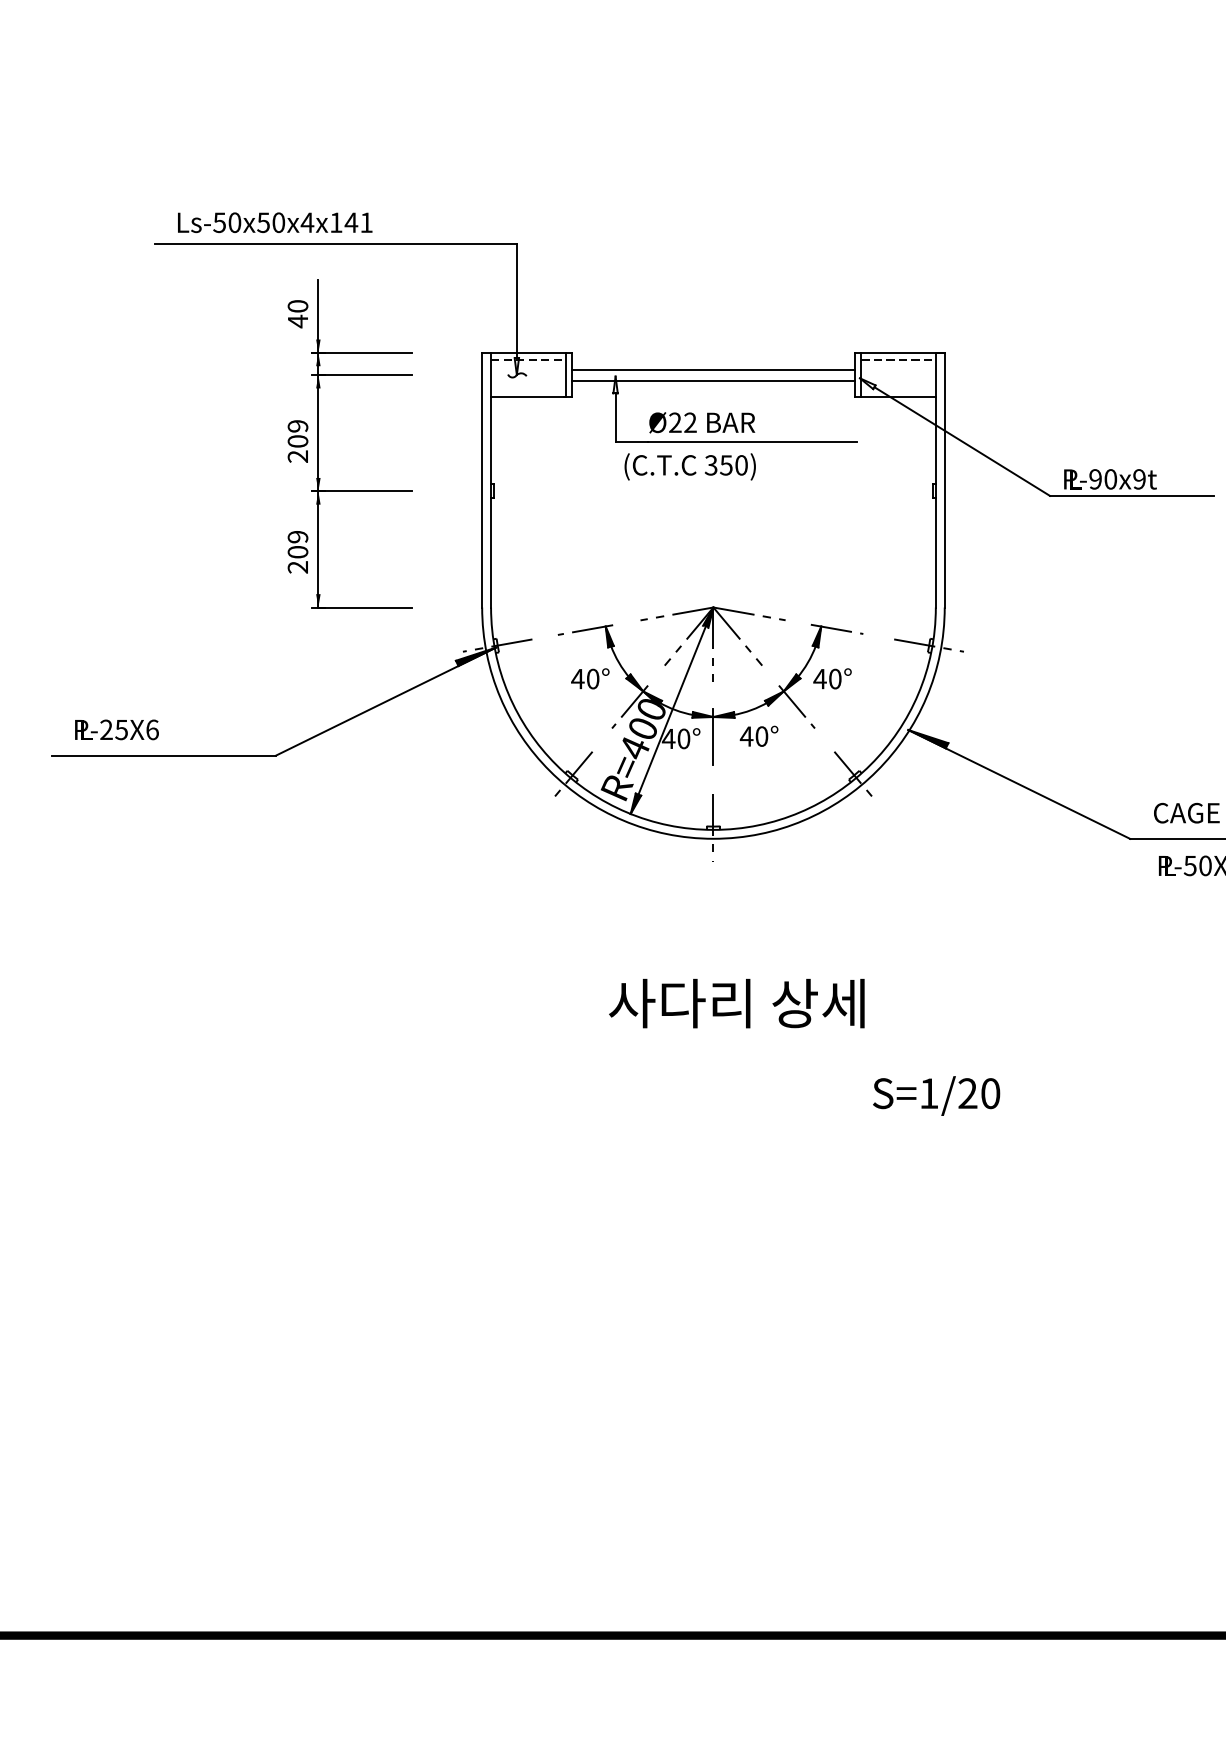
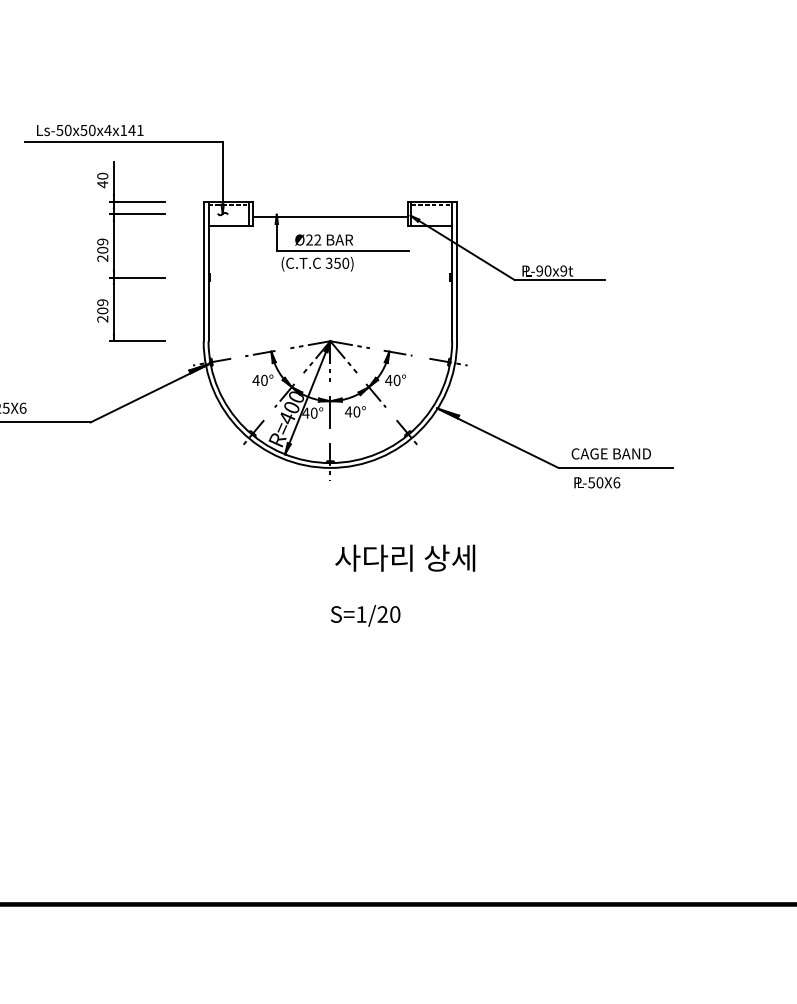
line: (713, 368) -> (330, 210), removed
text: (737, 1002) -> (405, 557), moved
text: (936, 1095) -> (365, 615), moved

